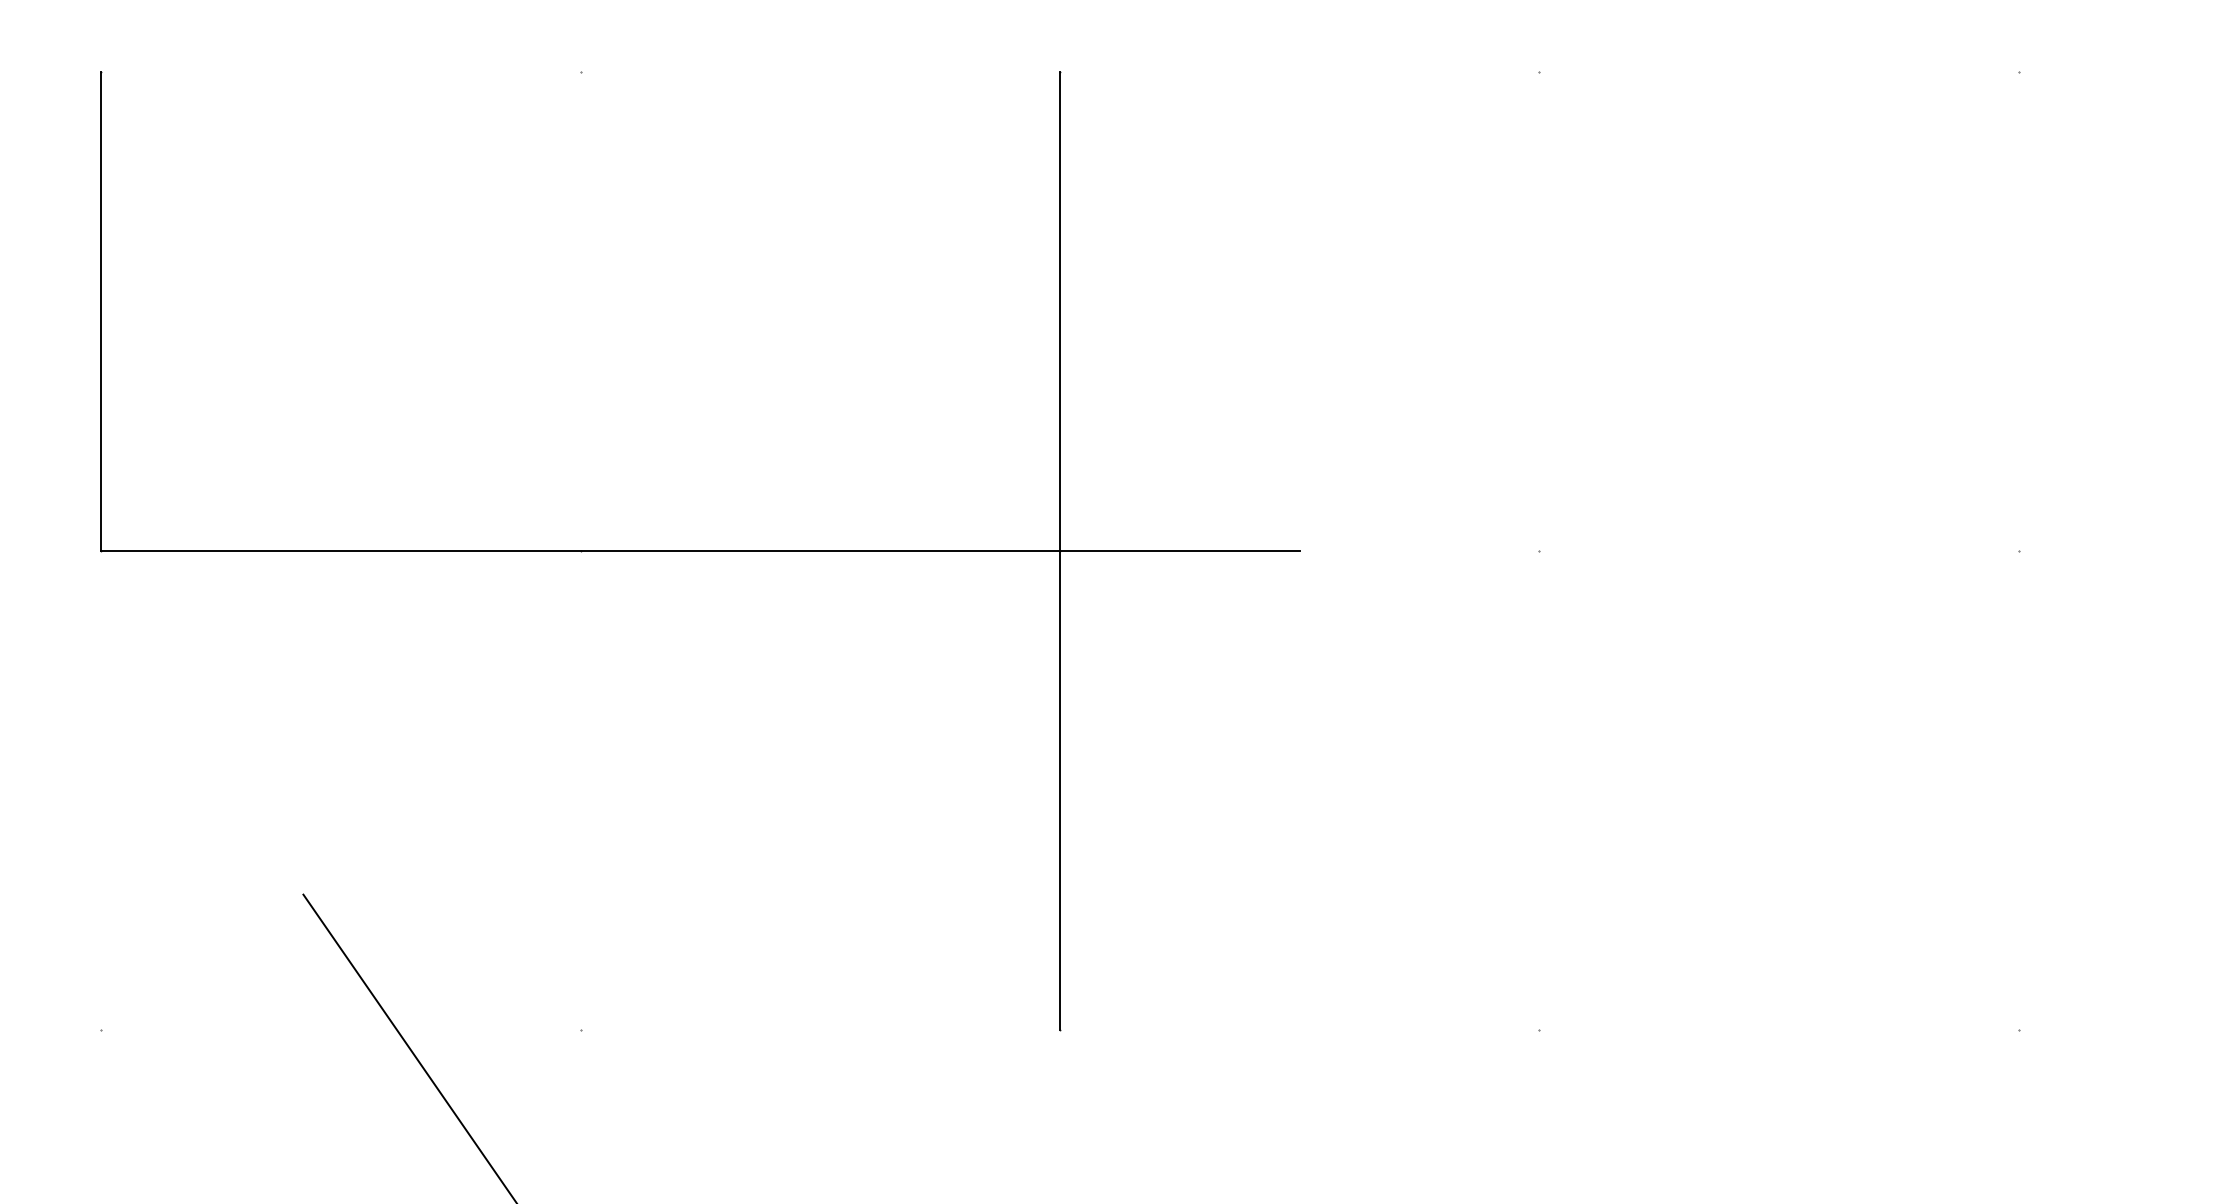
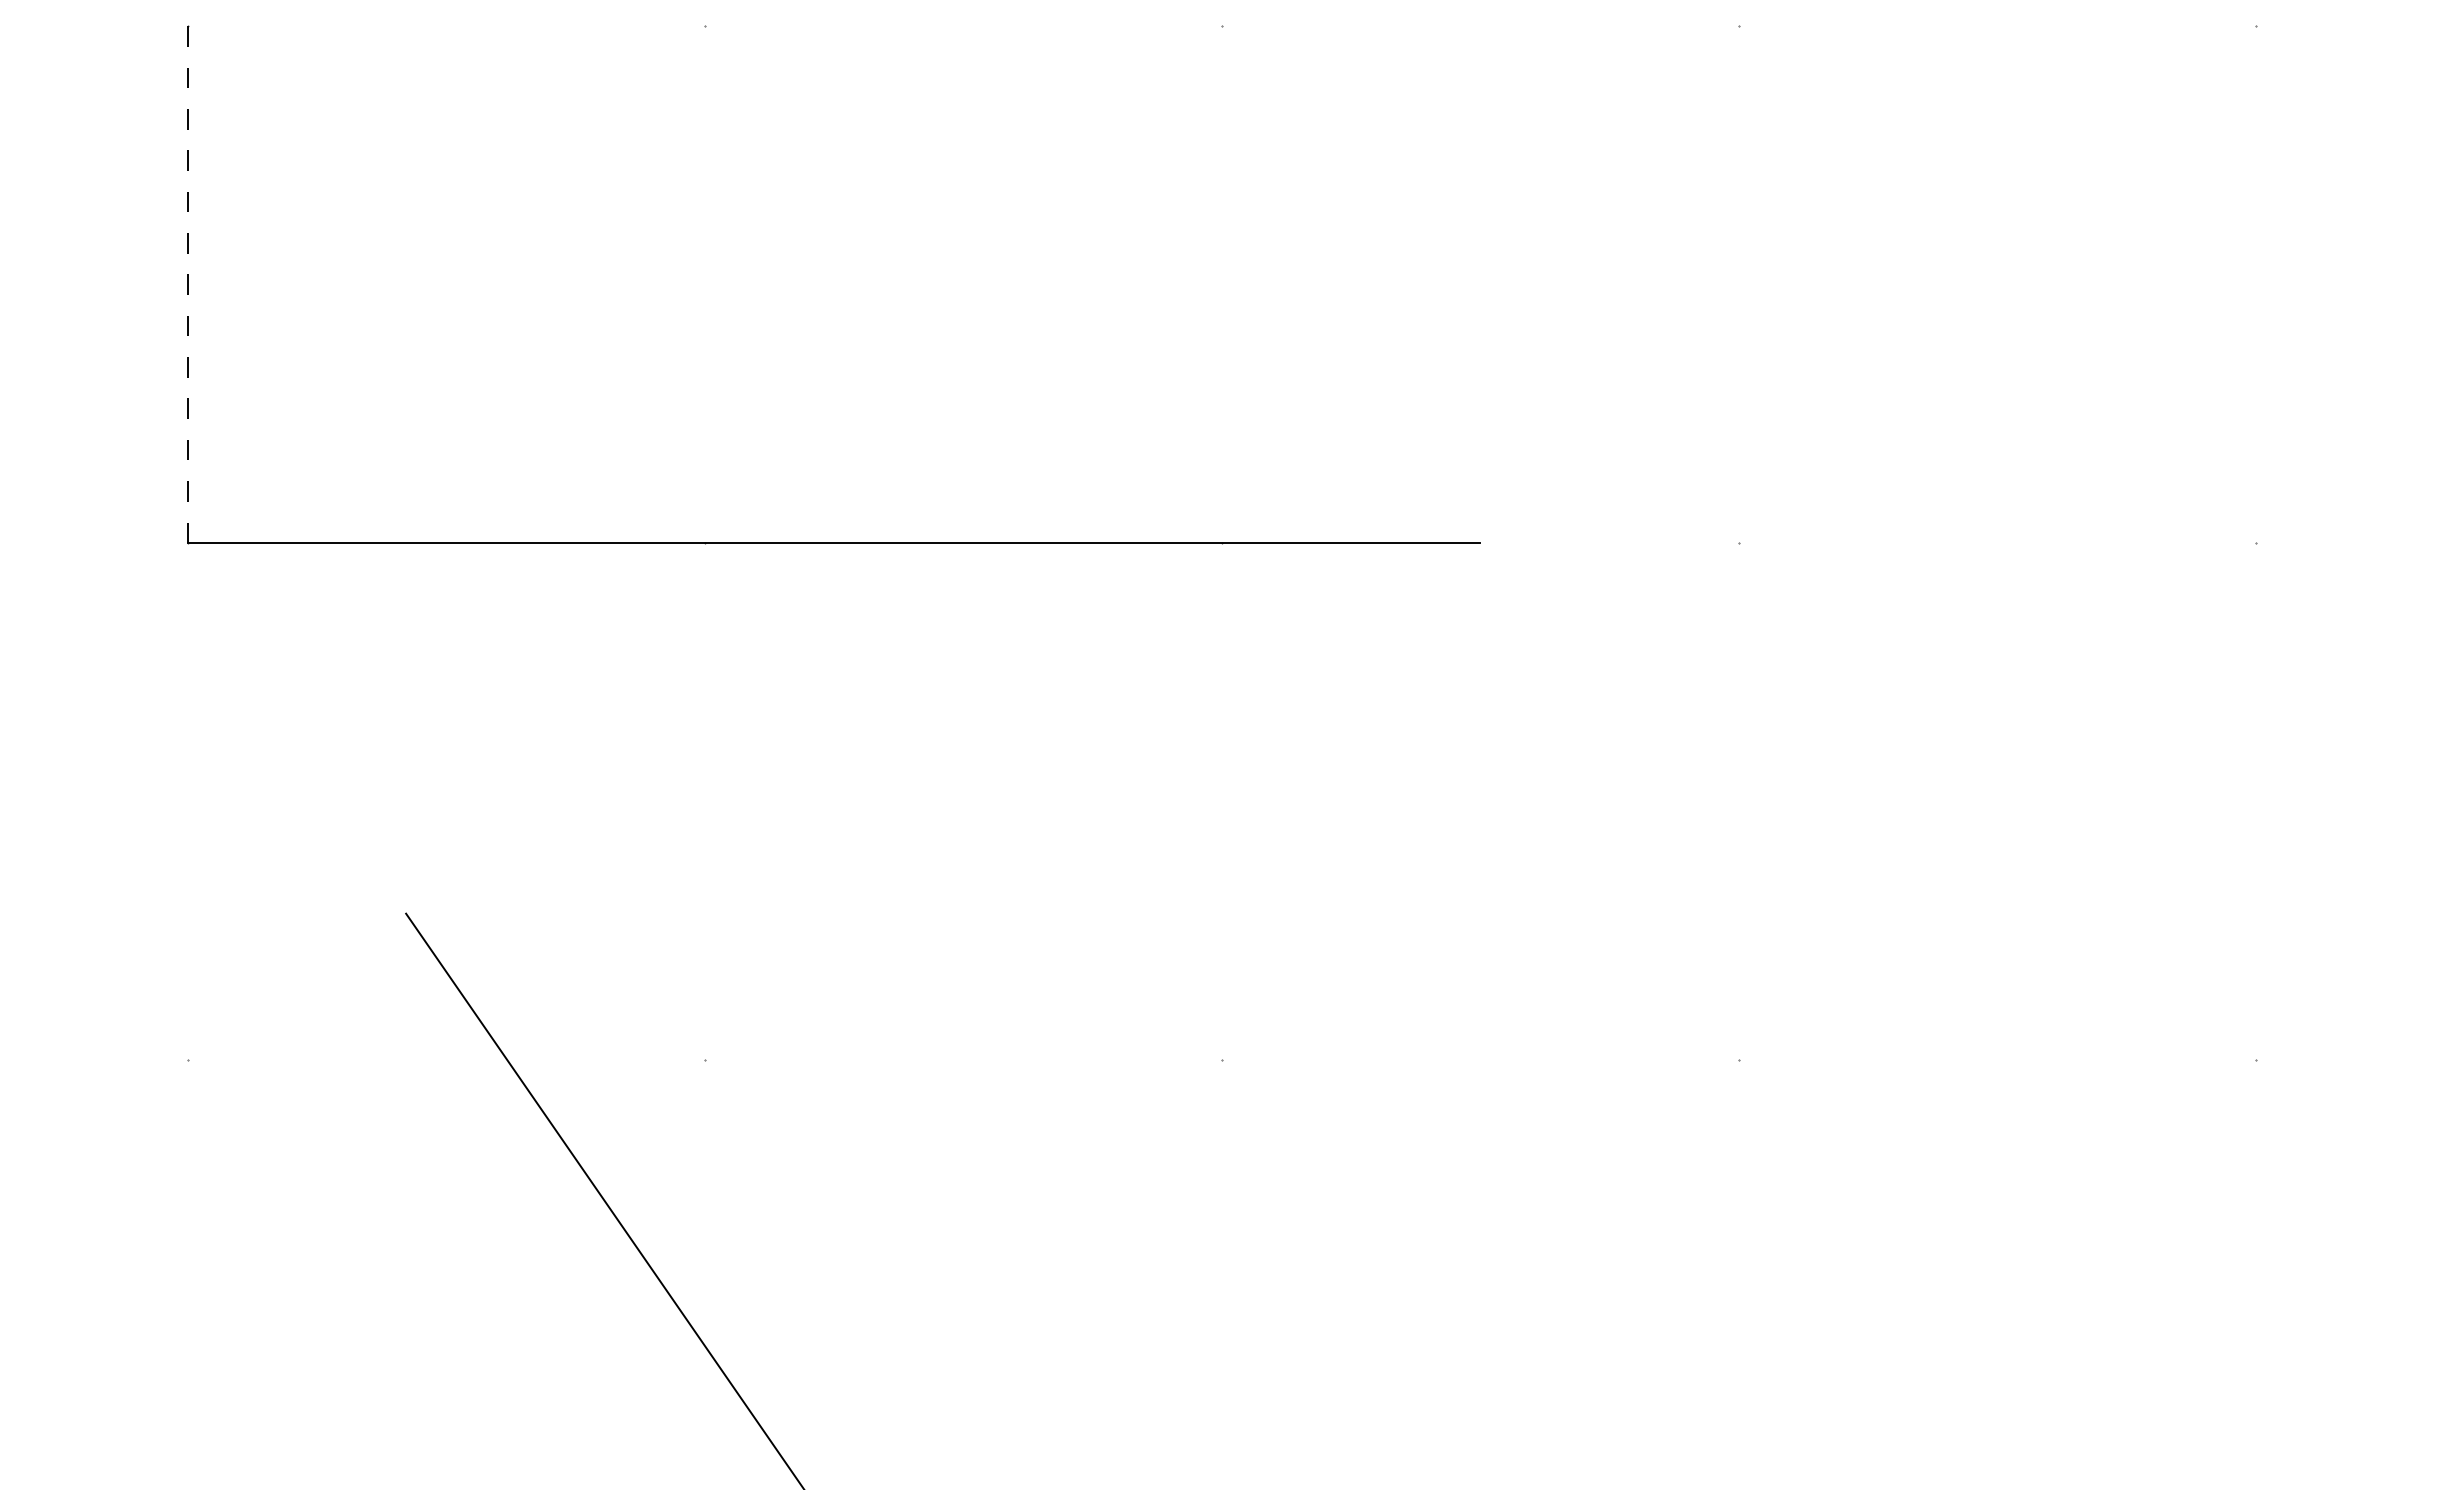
line: (101, 312) -> (188, 285), solid -> dashed
line: (1060, 551) -> (1222, 543), removed

